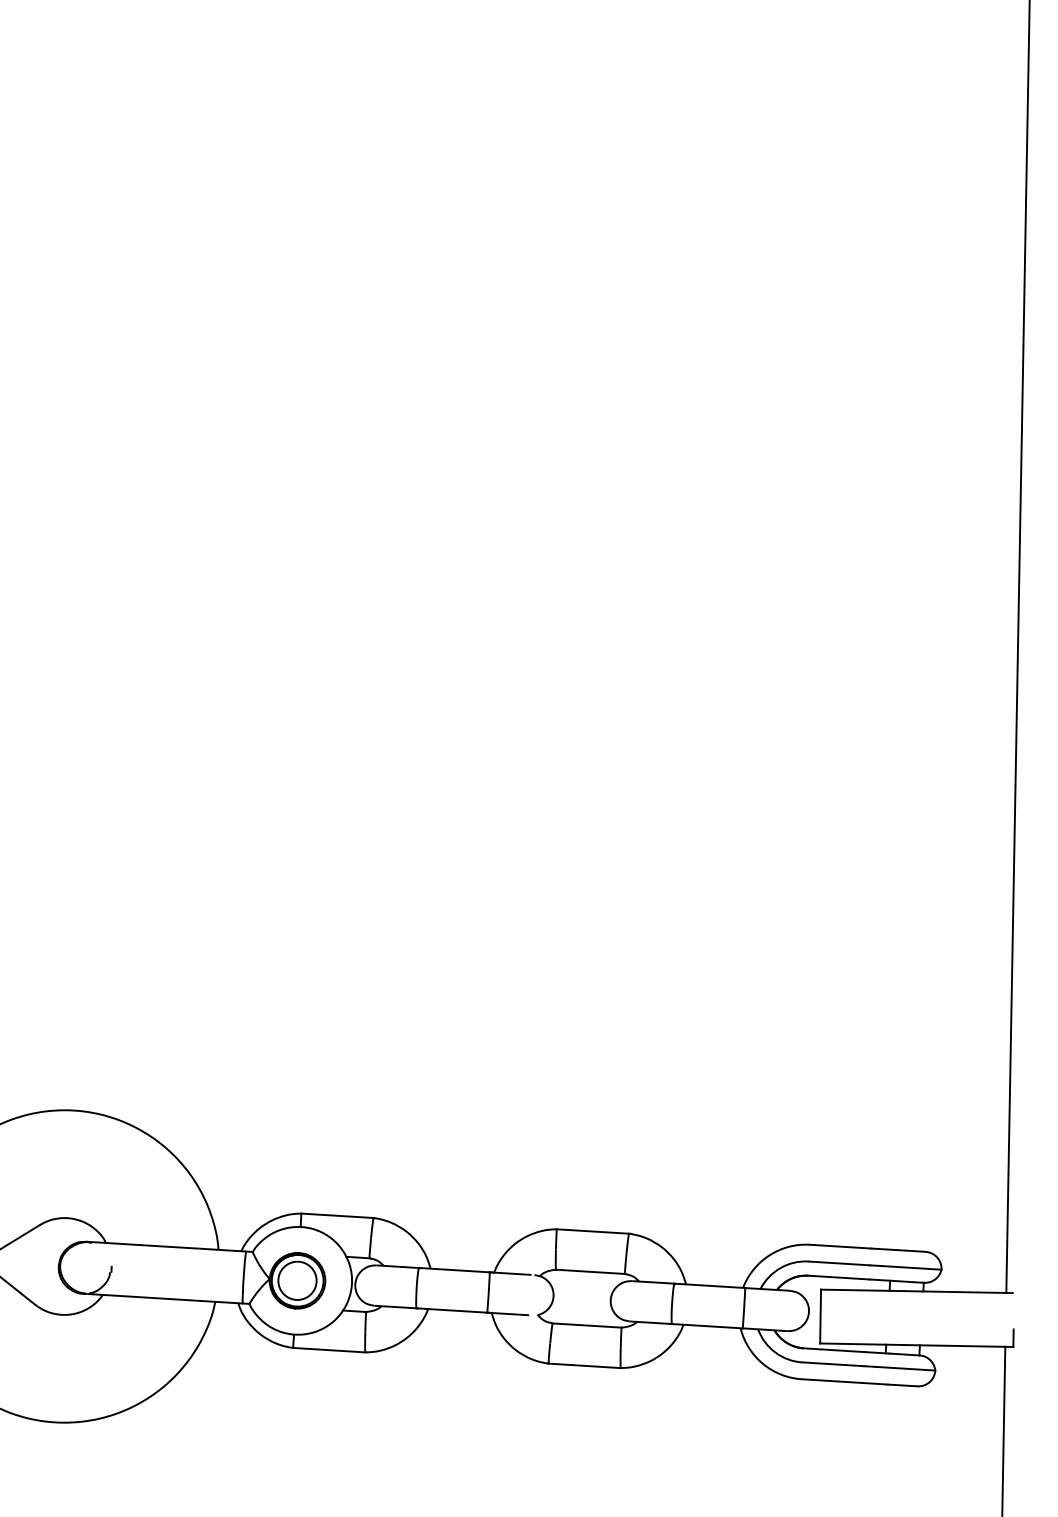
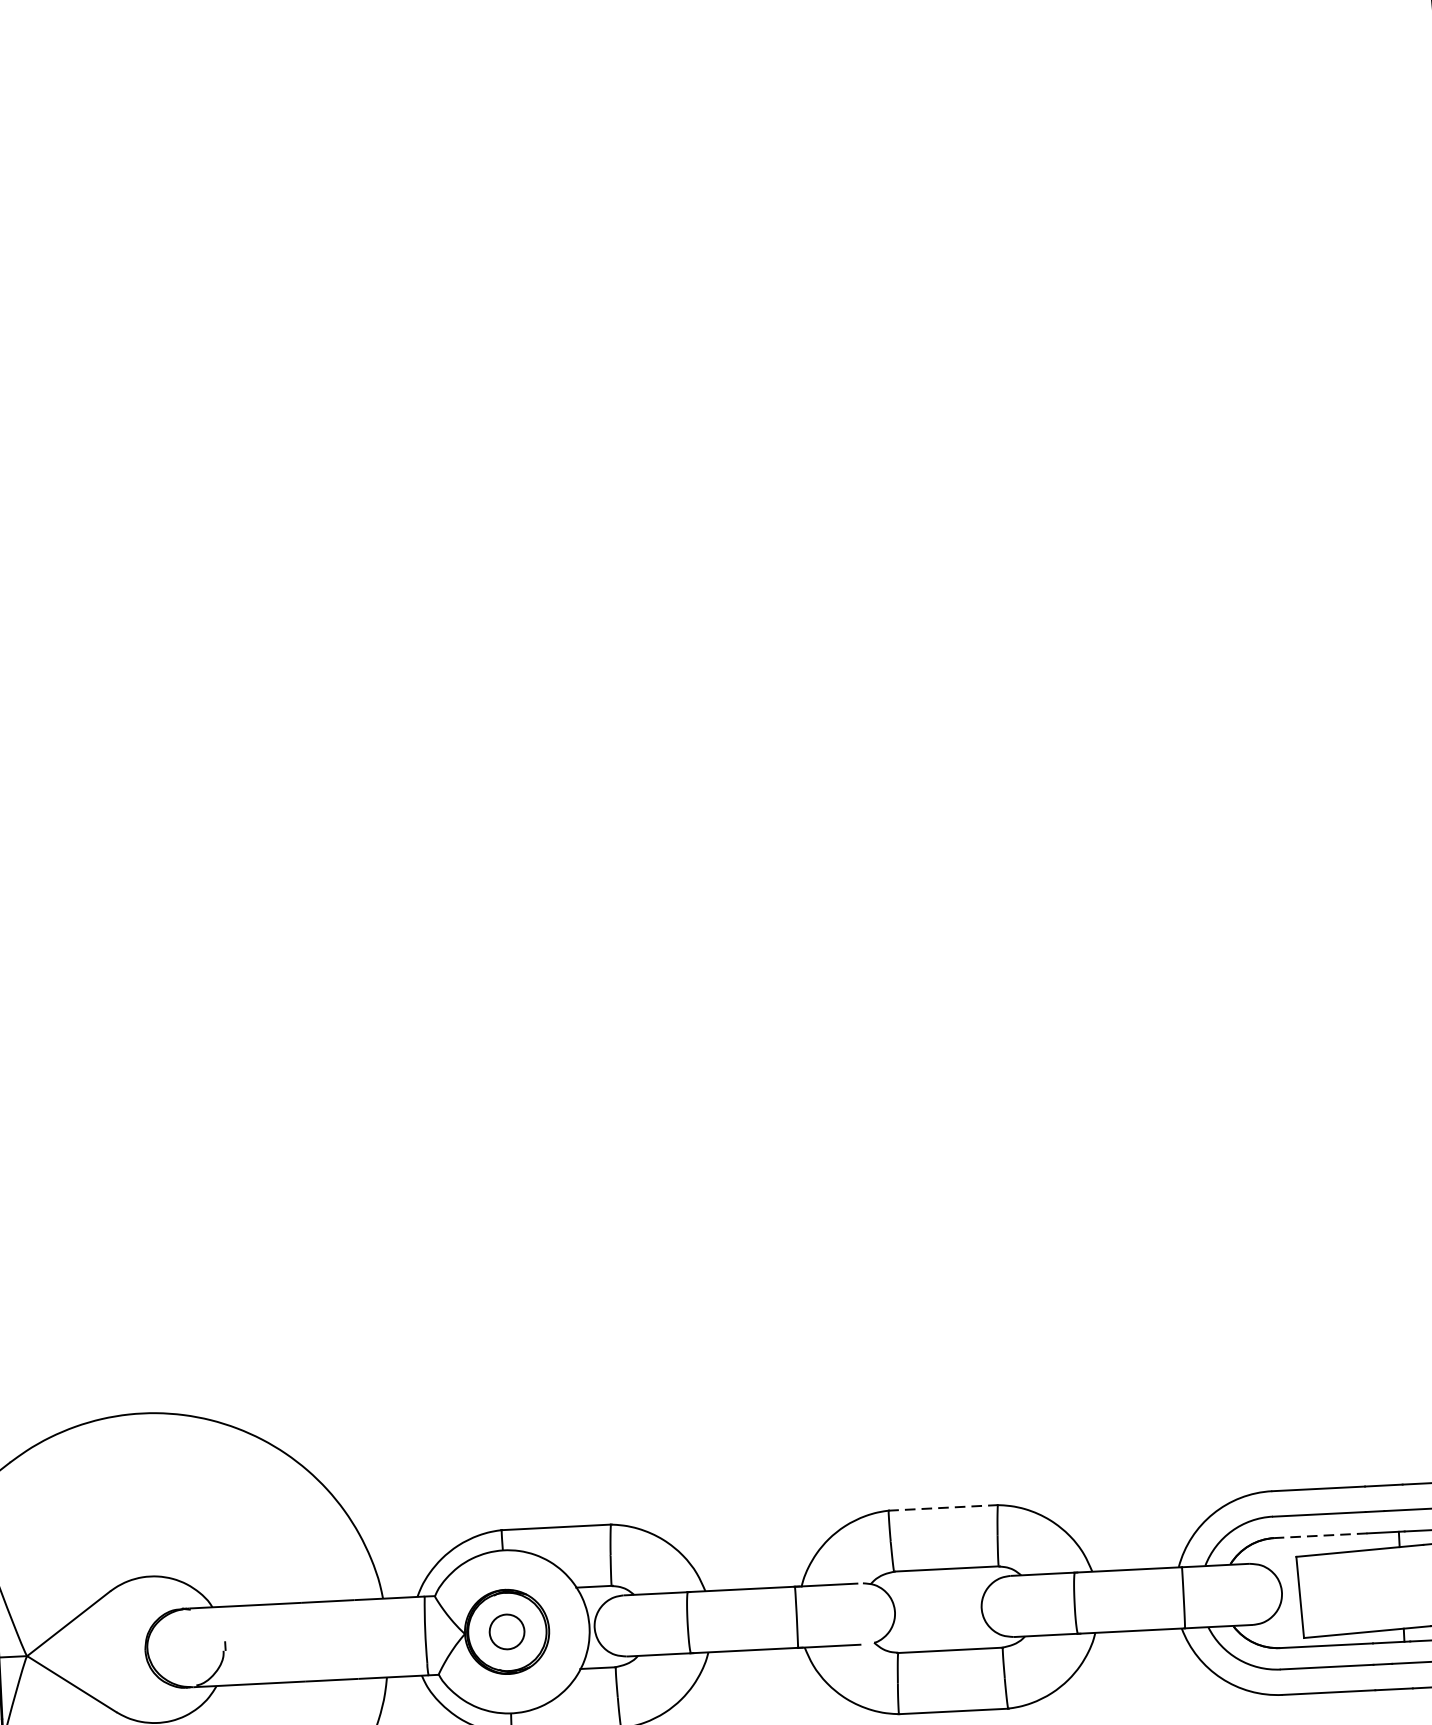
line: (593, 1231) -> (944, 1507), solid -> dashed
line: (838, 1277) -> (1320, 1535), solid -> dashed
circle: (297, 1280) -> (507, 1631), size x0.6

